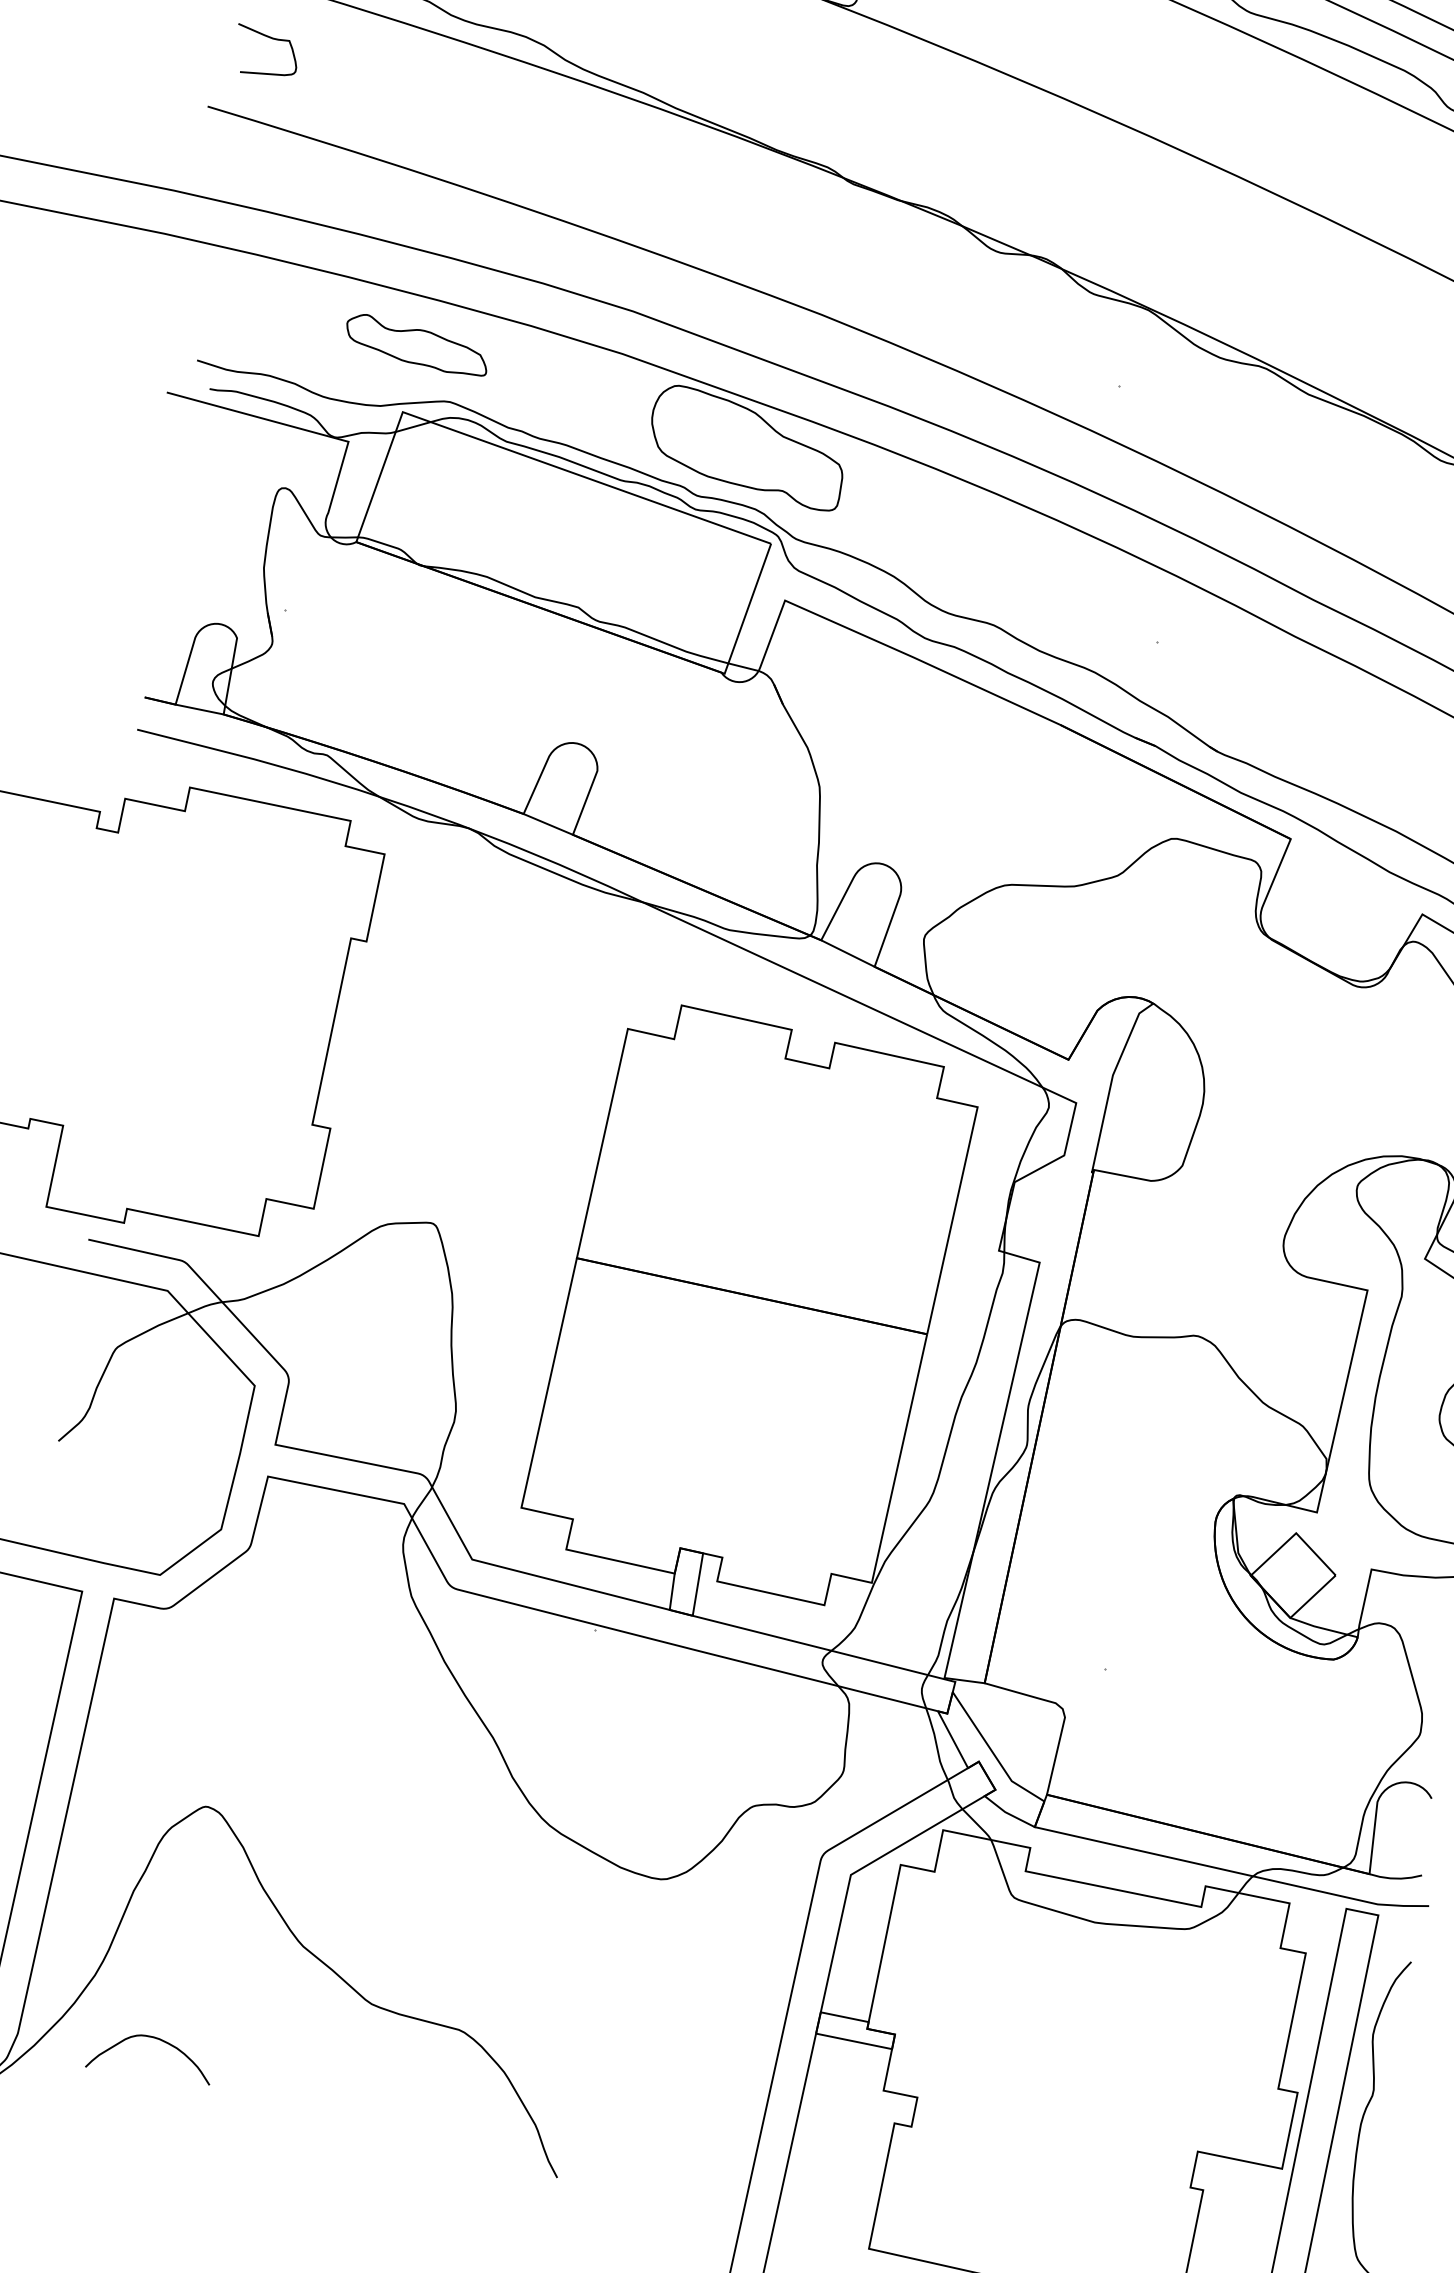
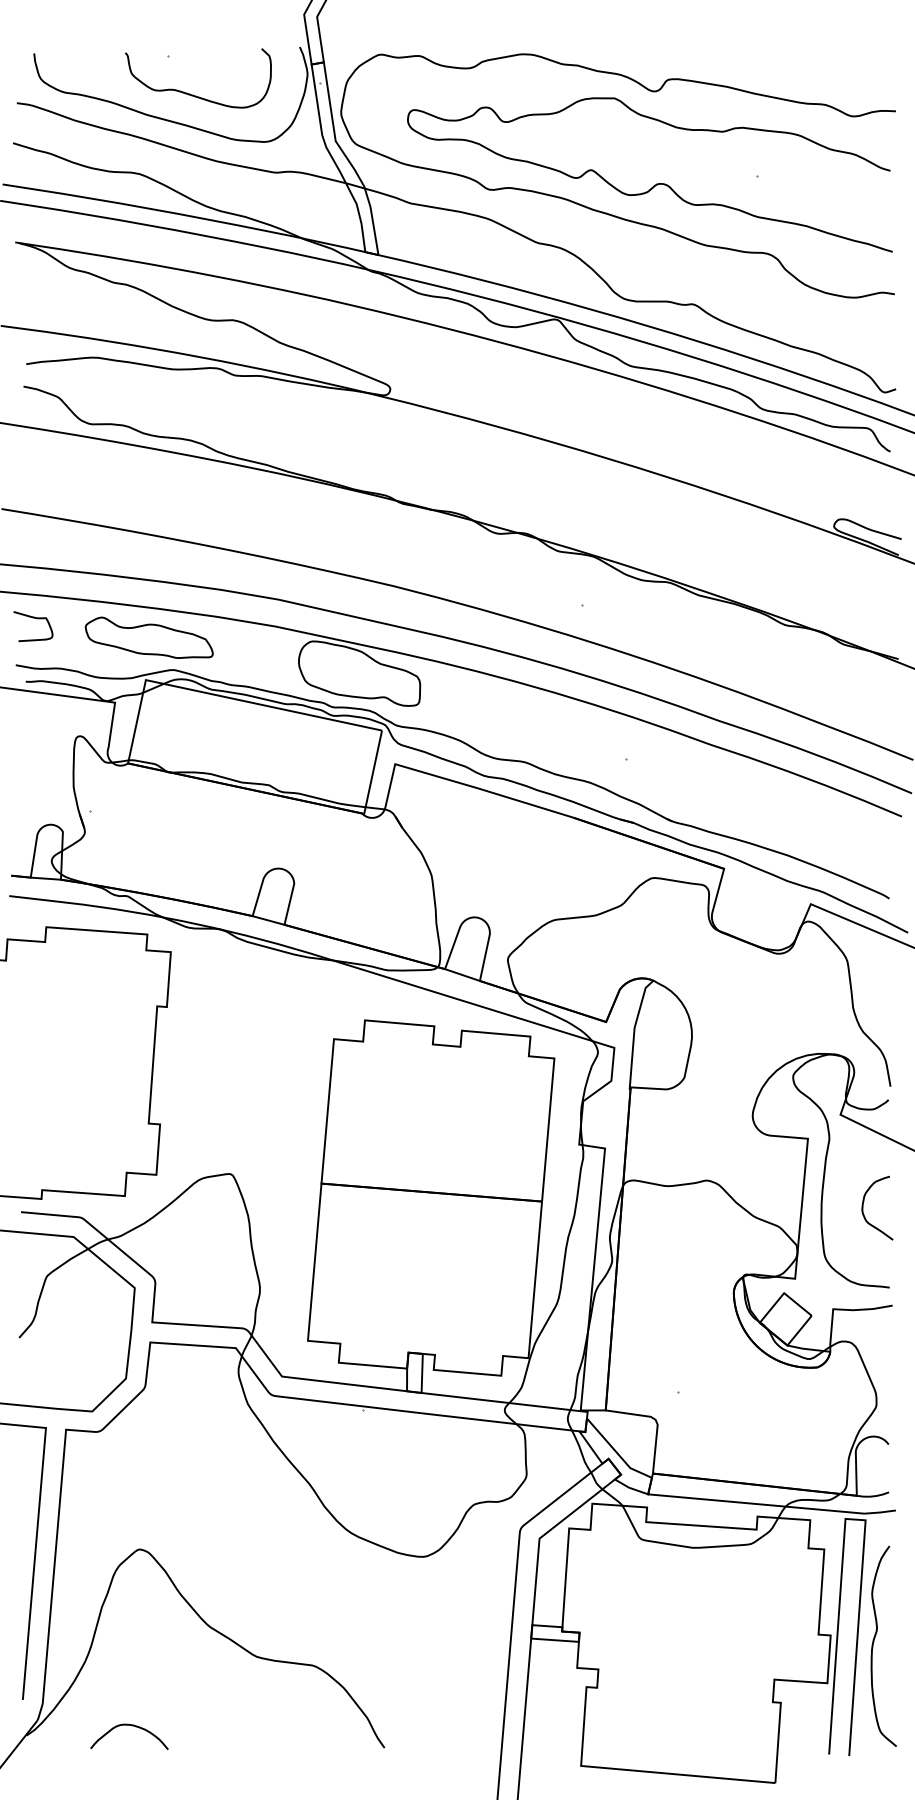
curve: (268, 38) -> (33, 618), moved
part: (416, 344) -> (148, 637), size x1.43
curve: (155, 2040) -> (131, 1726), moved

